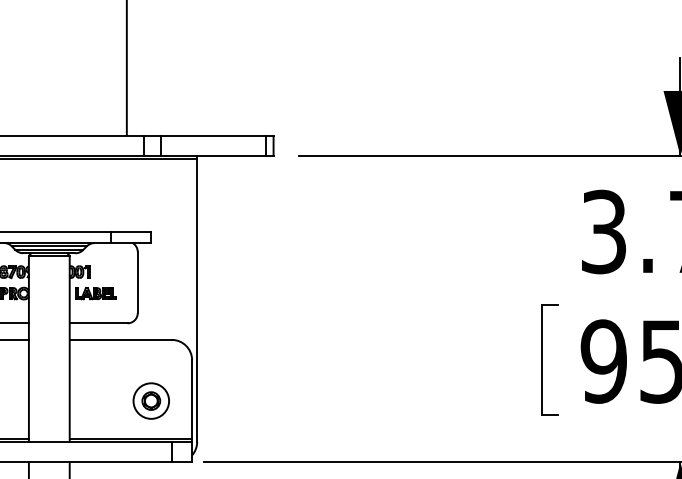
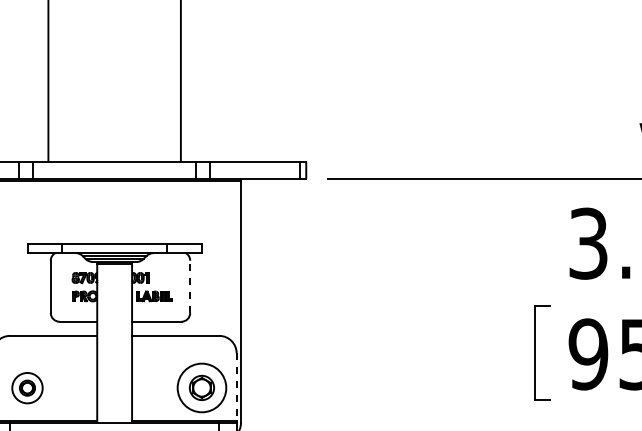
line: (138, 282) -> (190, 286), solid -> dashed
line: (191, 400) -> (236, 387), solid -> dashed
part: (150, 401) -> (201, 388), size x1.6

